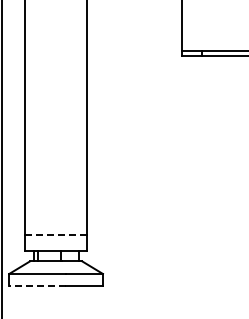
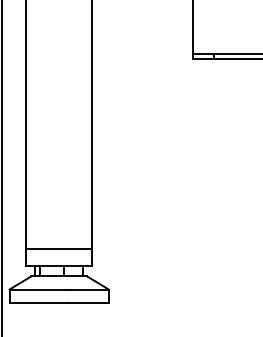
line: (56, 235) -> (59, 248), dashed -> solid
line: (37, 286) -> (39, 302), dashed -> solid

